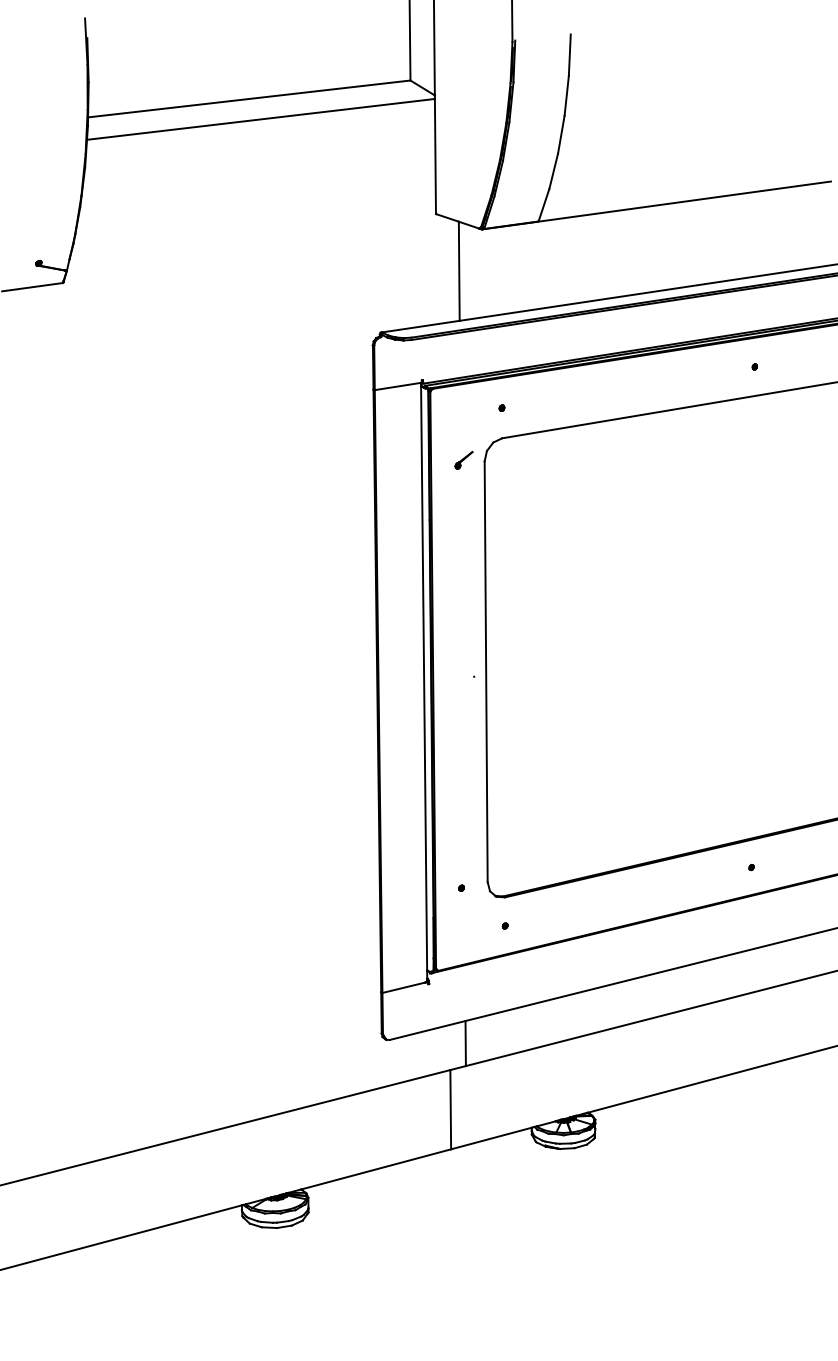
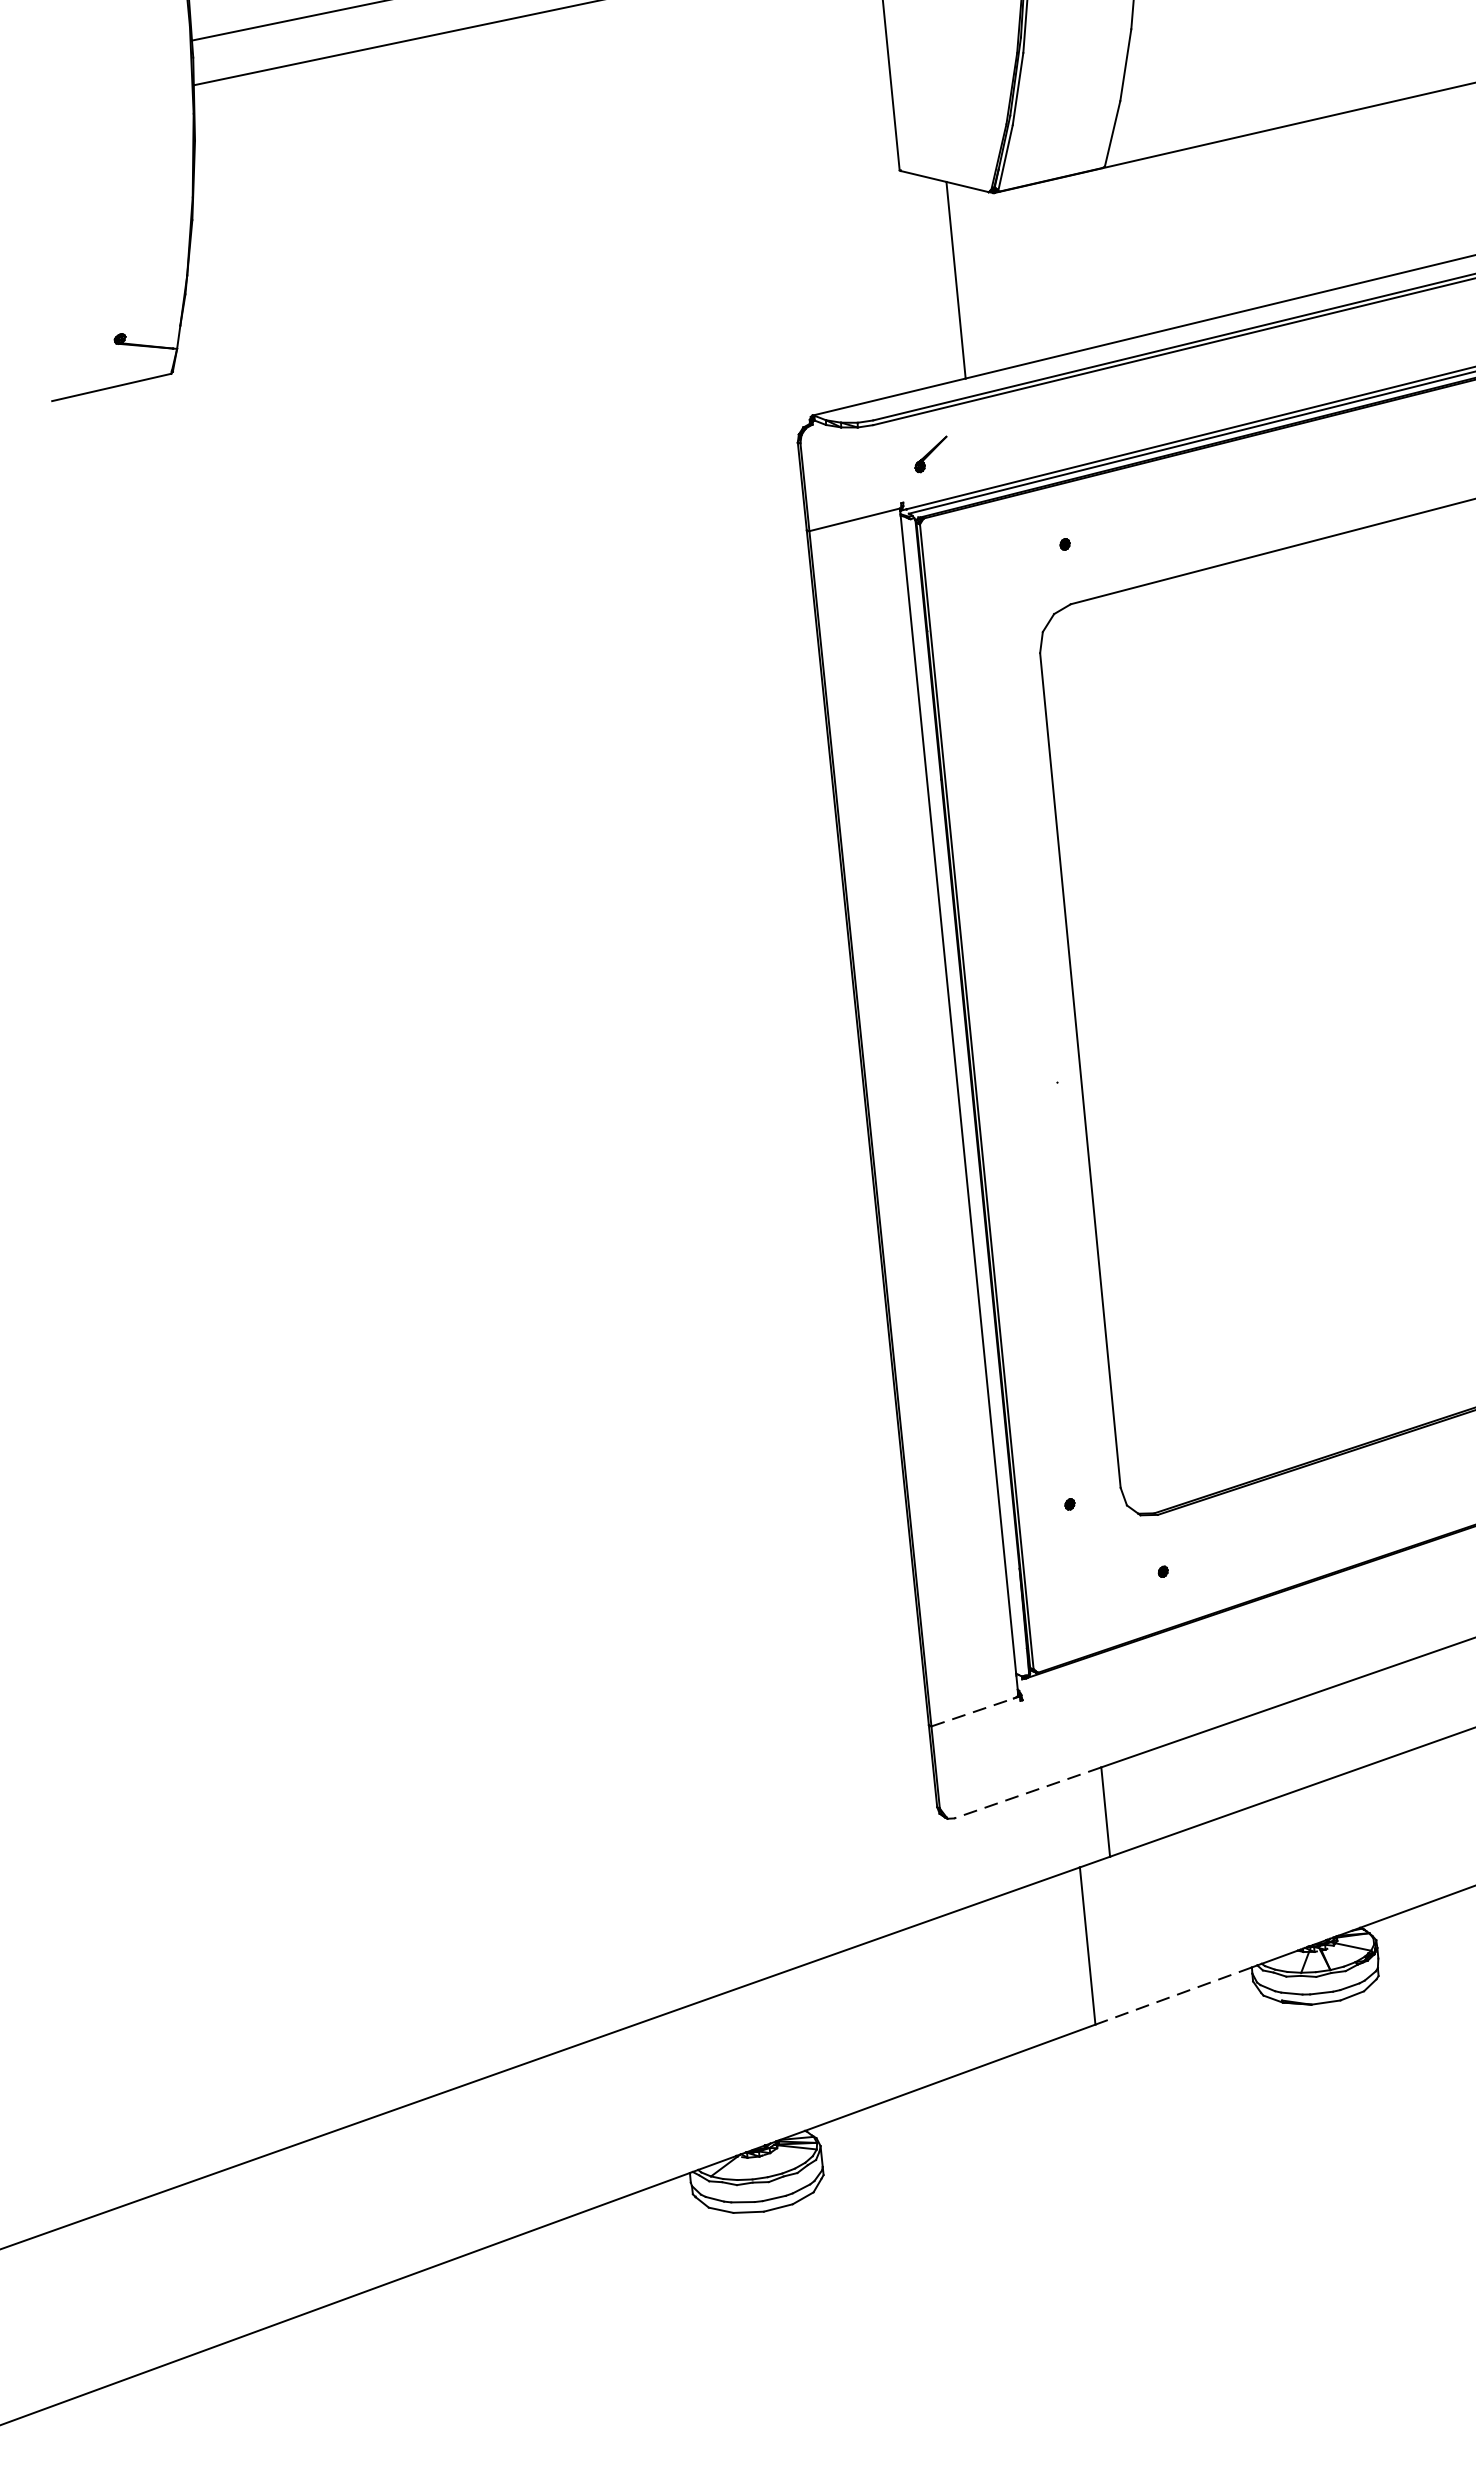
part: (463, 459) -> (929, 453), moved
line: (403, 987) -> (972, 1711), solid -> dashed
line: (427, 1030) -> (1027, 1792), solid -> dashed
line: (491, 1138) -> (1173, 1995), solid -> dashed

